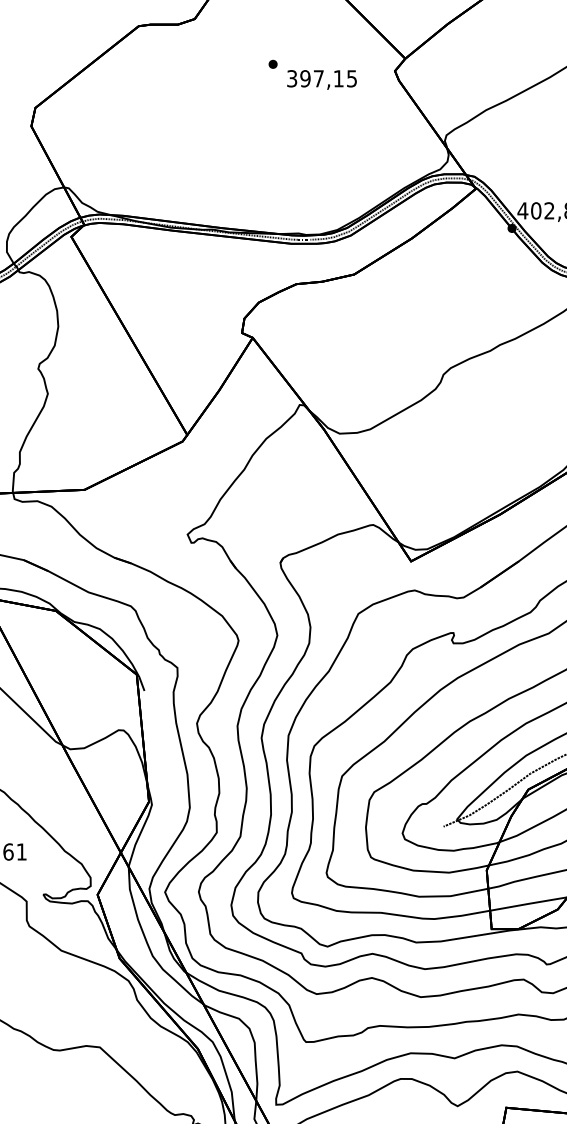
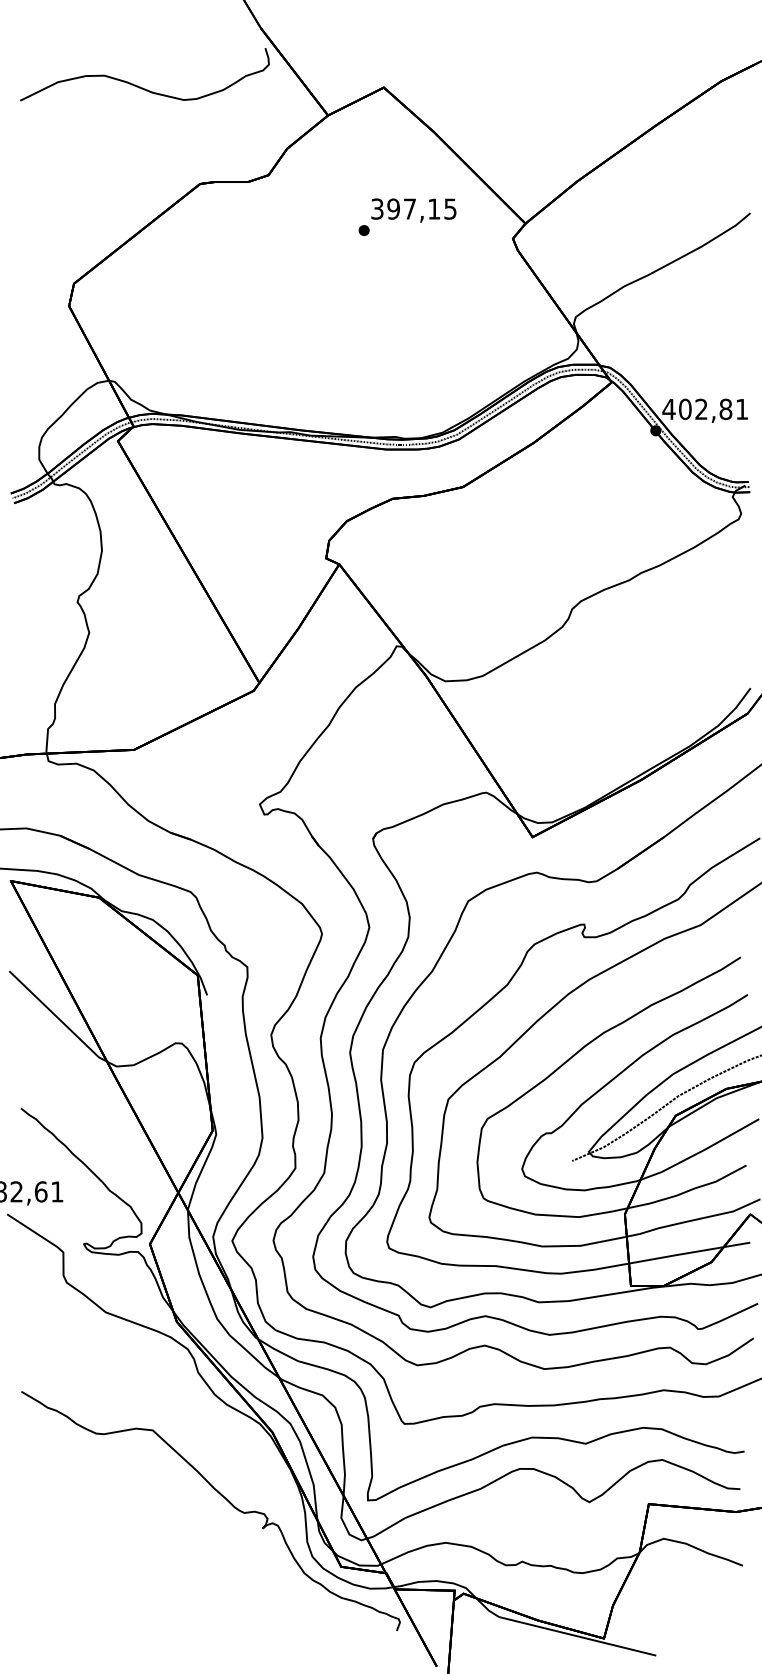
text: (321, 79) -> (413, 210), moved

